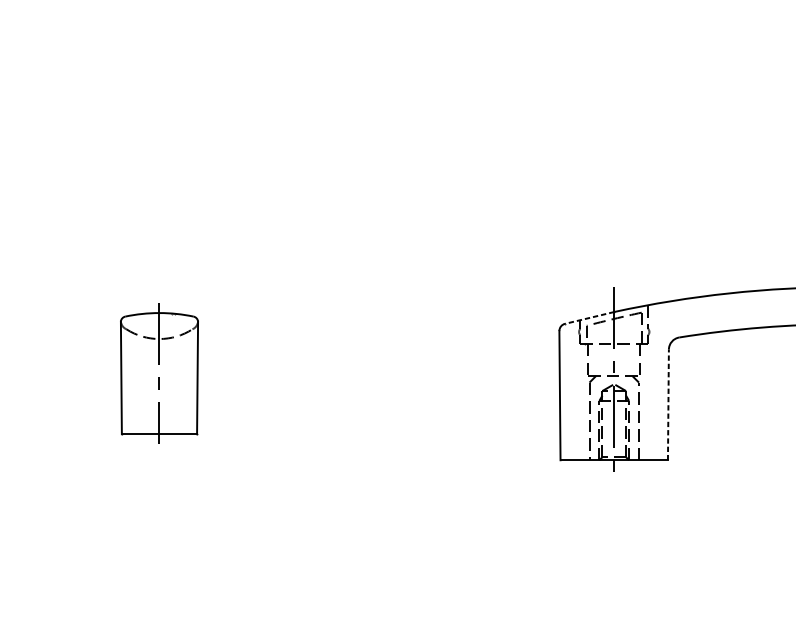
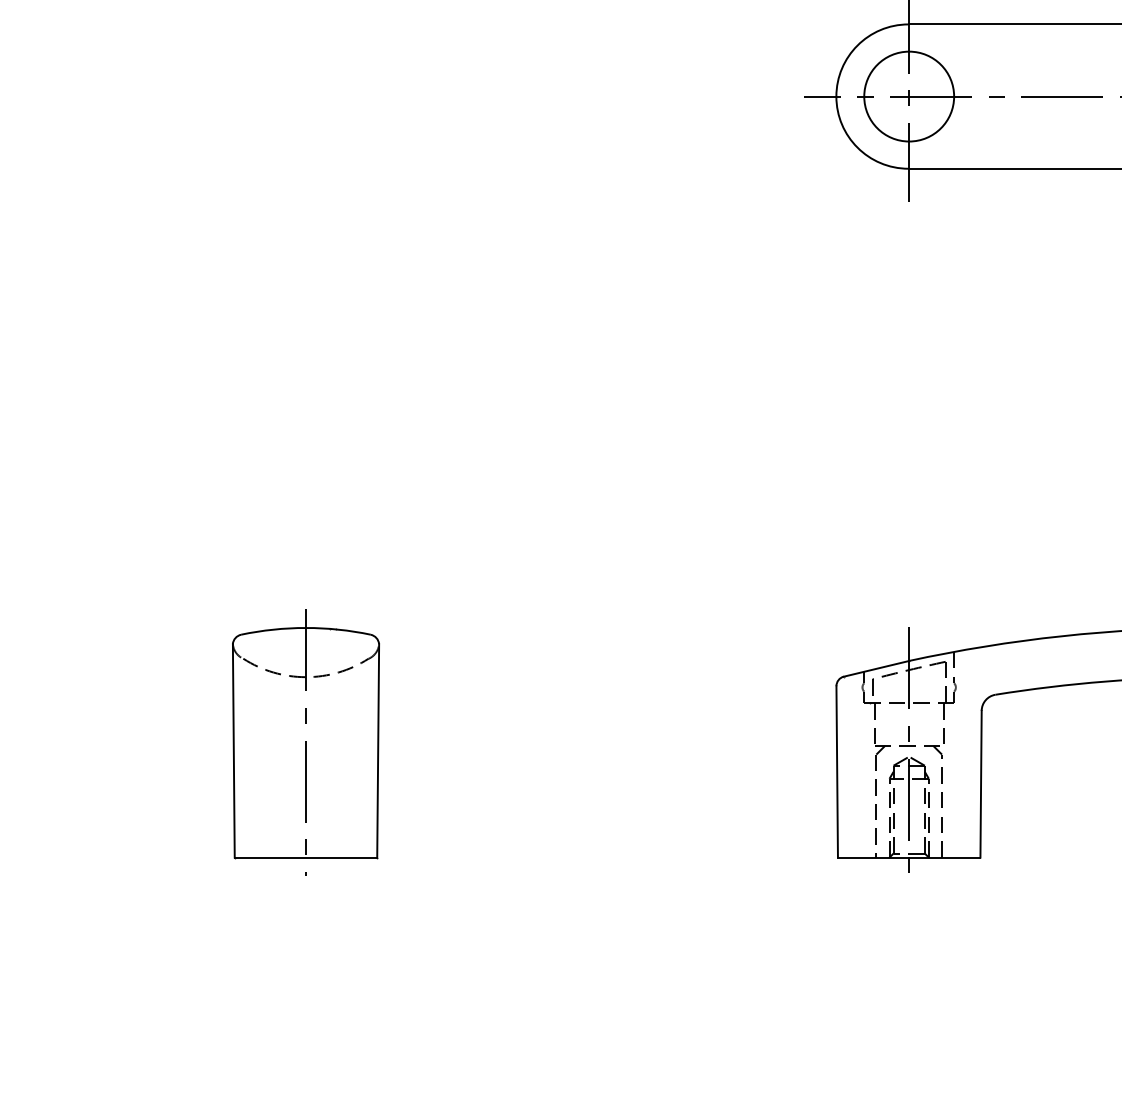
line: (589, 317) -> (876, 668), dashed -> solid
part: (159, 373) -> (305, 742), size x1.43
line: (668, 404) -> (981, 783), dashed -> solid

